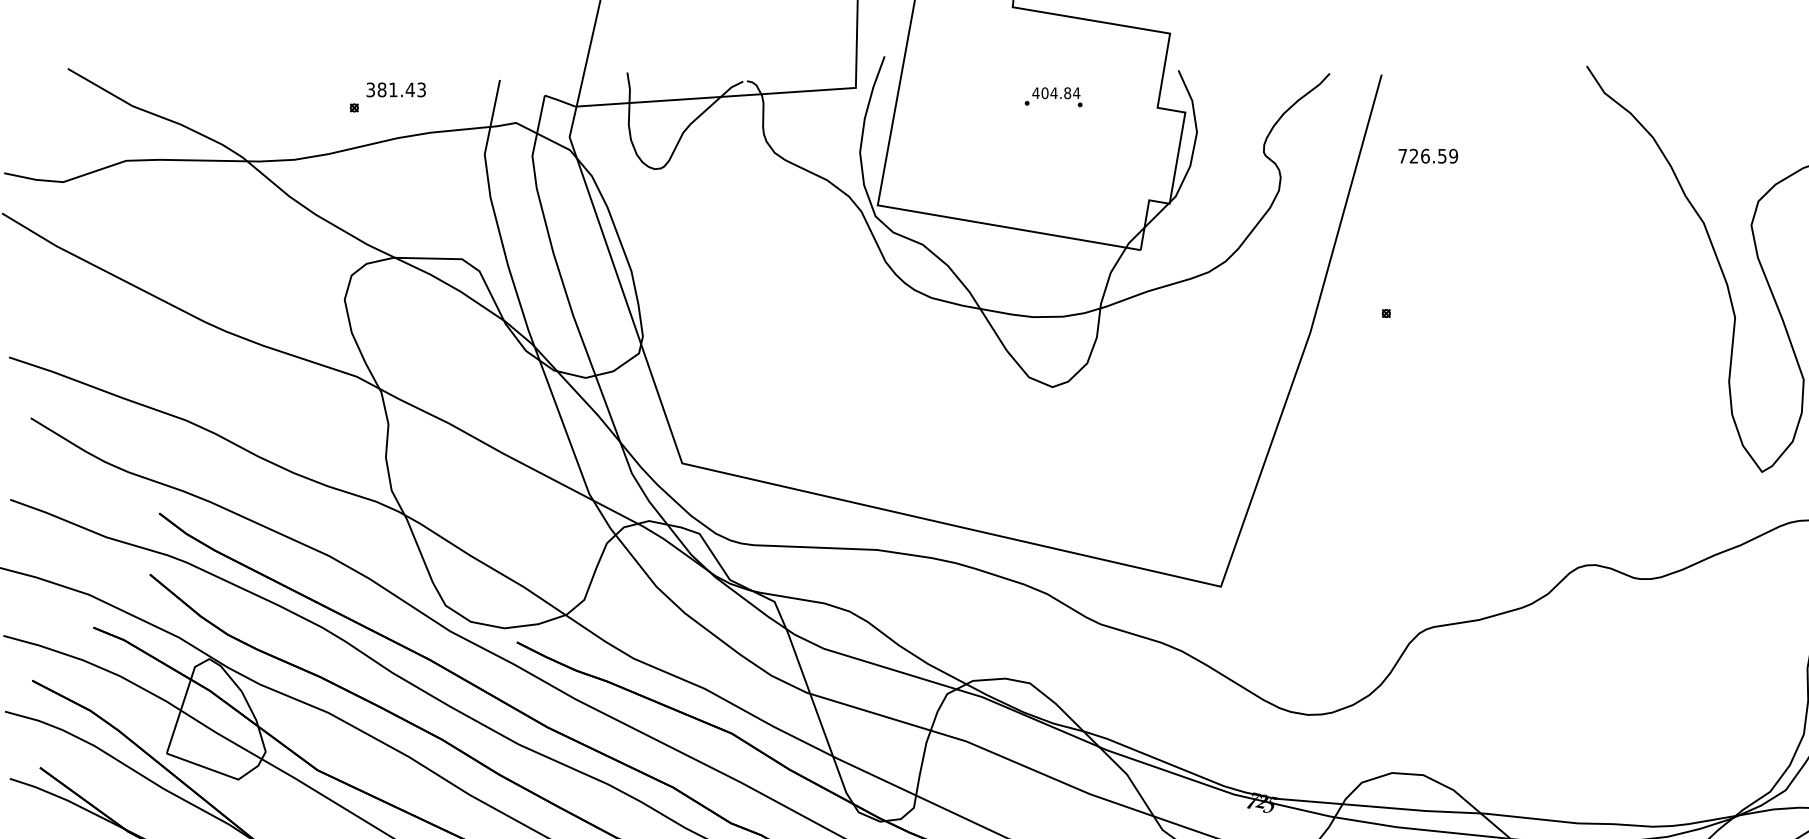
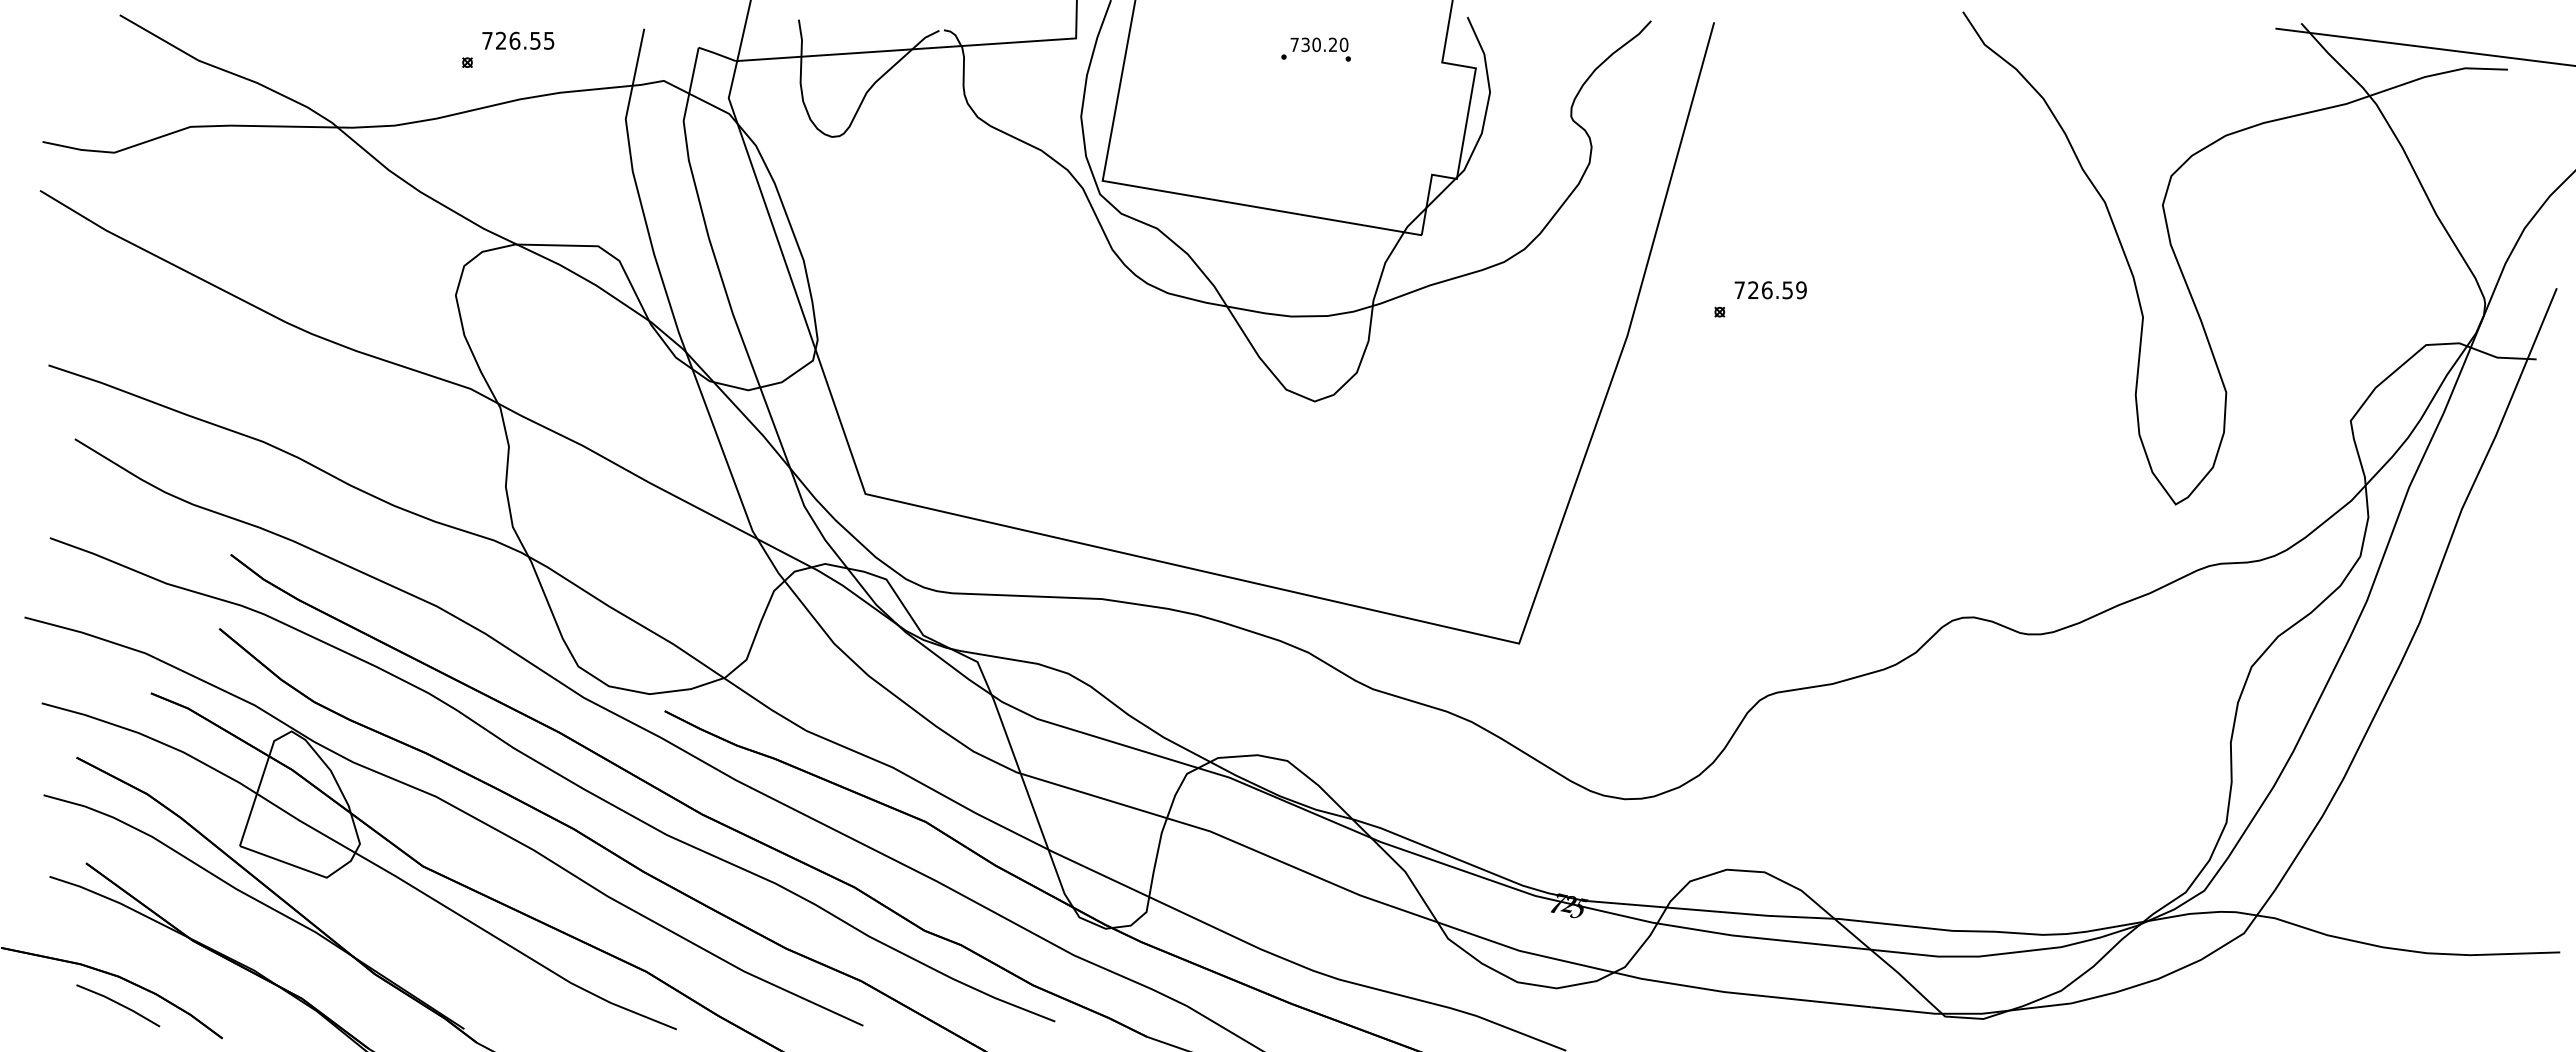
text: (396, 89) -> (518, 40), 381.43 -> 726.55
text: (1056, 92) -> (1319, 44), 404.84 -> 730.20
text: (1428, 156) -> (1770, 290), moved

